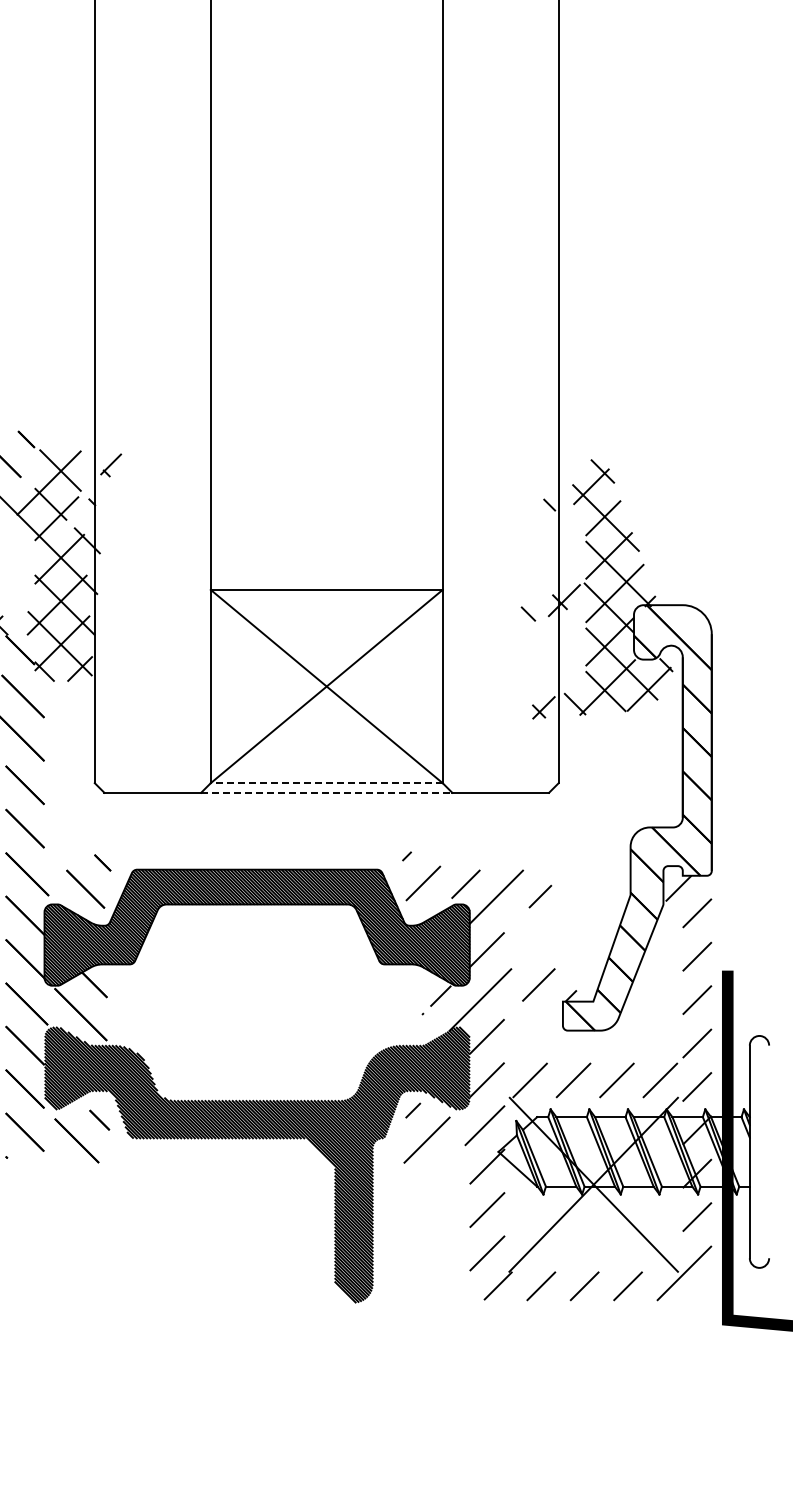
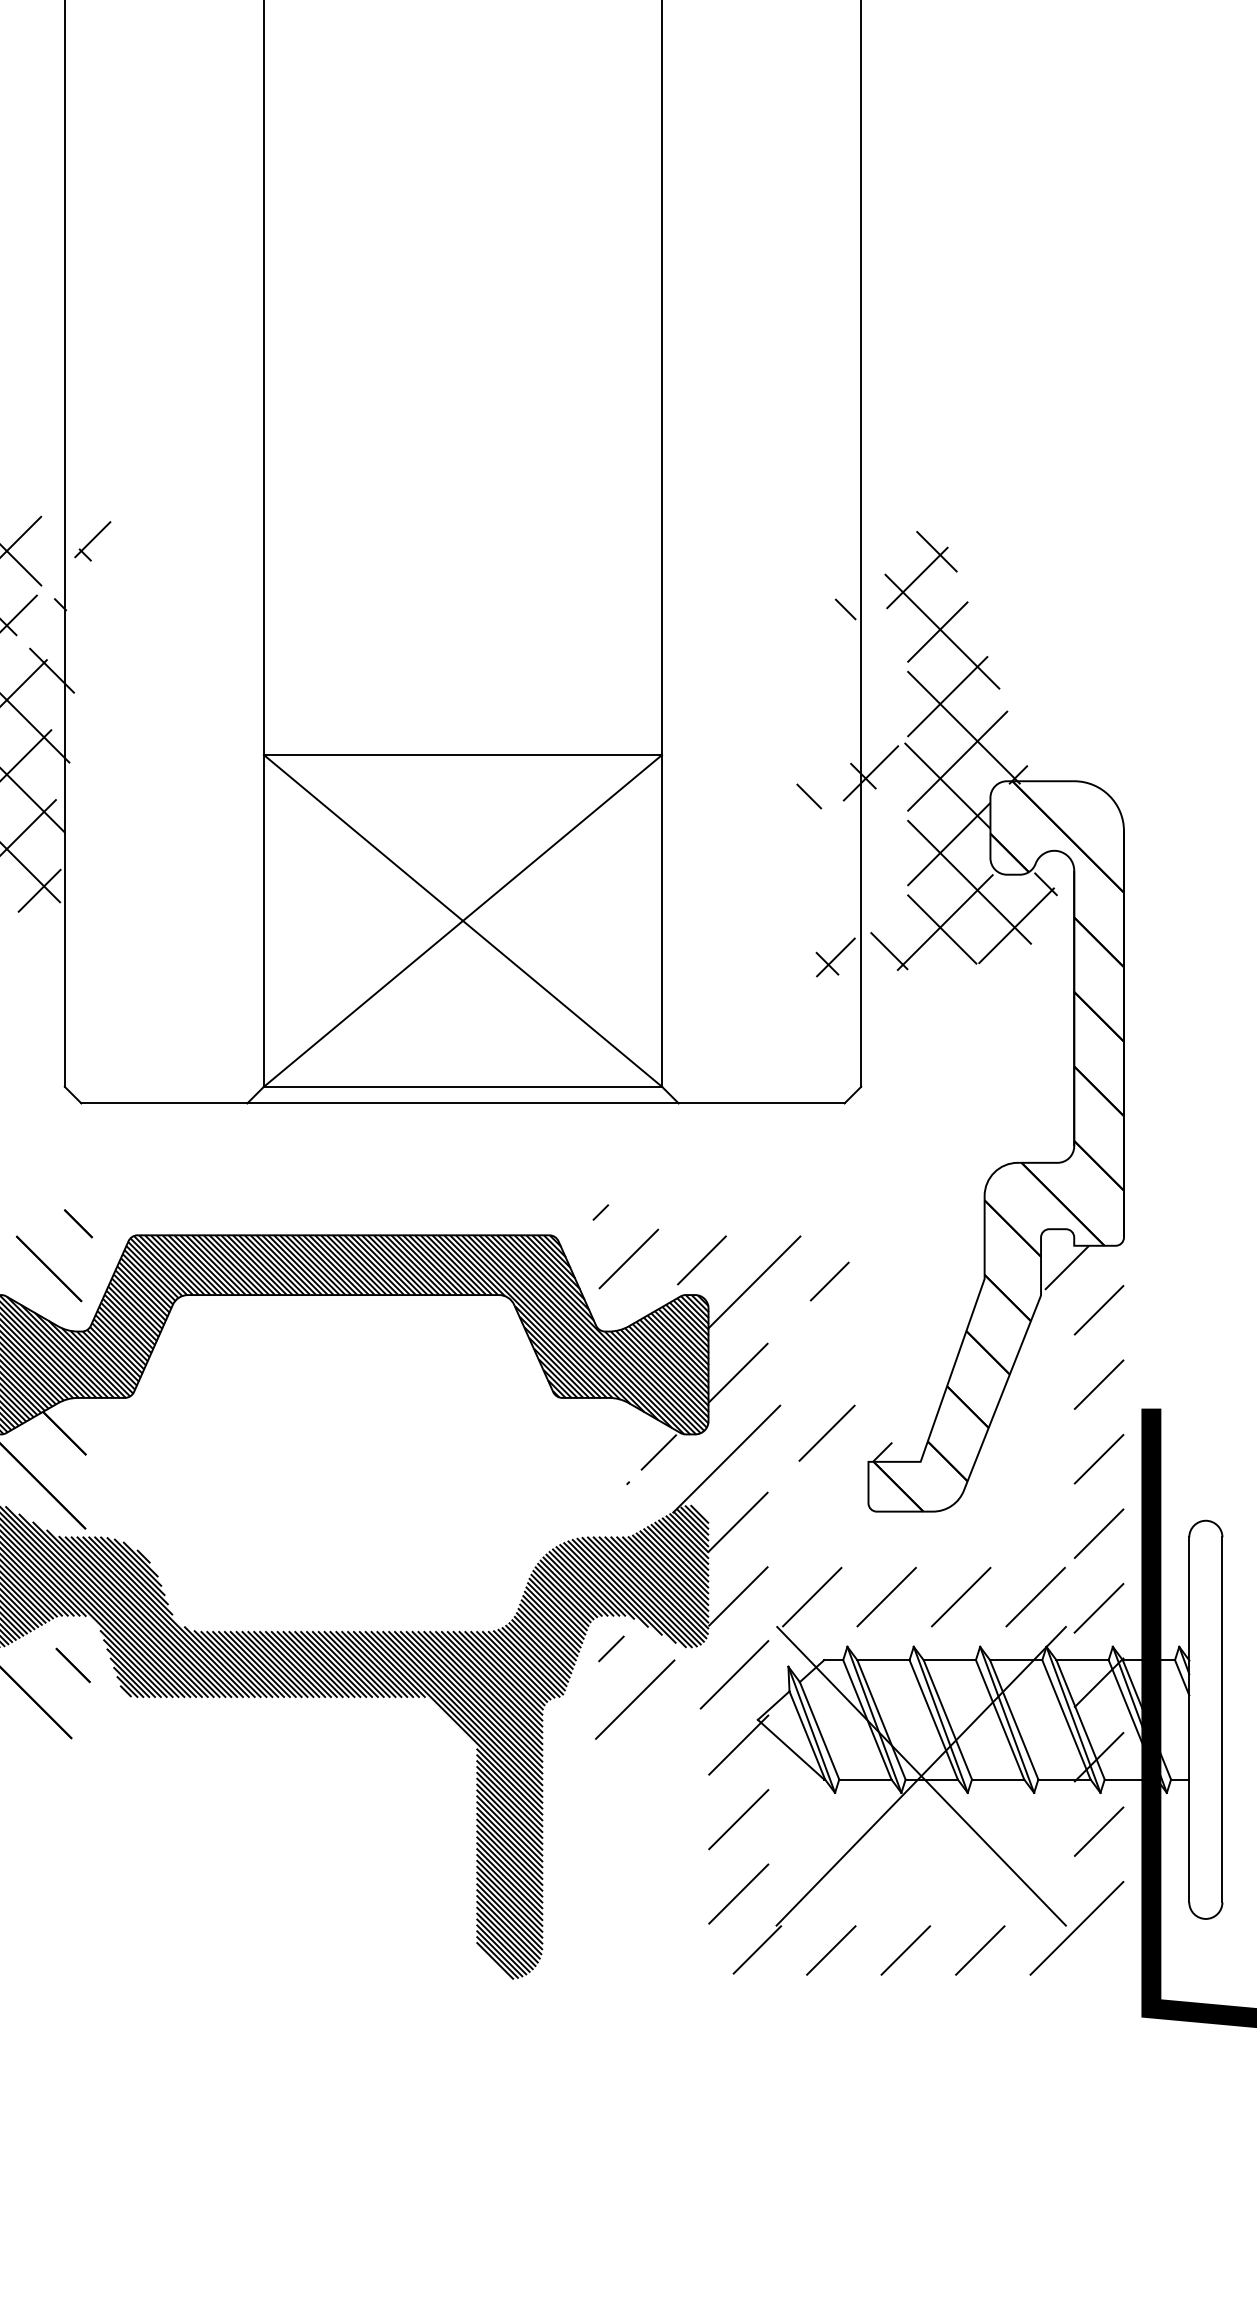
line: (326, 783) -> (462, 1087), dashed -> solid
line: (326, 792) -> (462, 1102), dashed -> solid
line: (769, 1151) -> (1223, 1719), added

